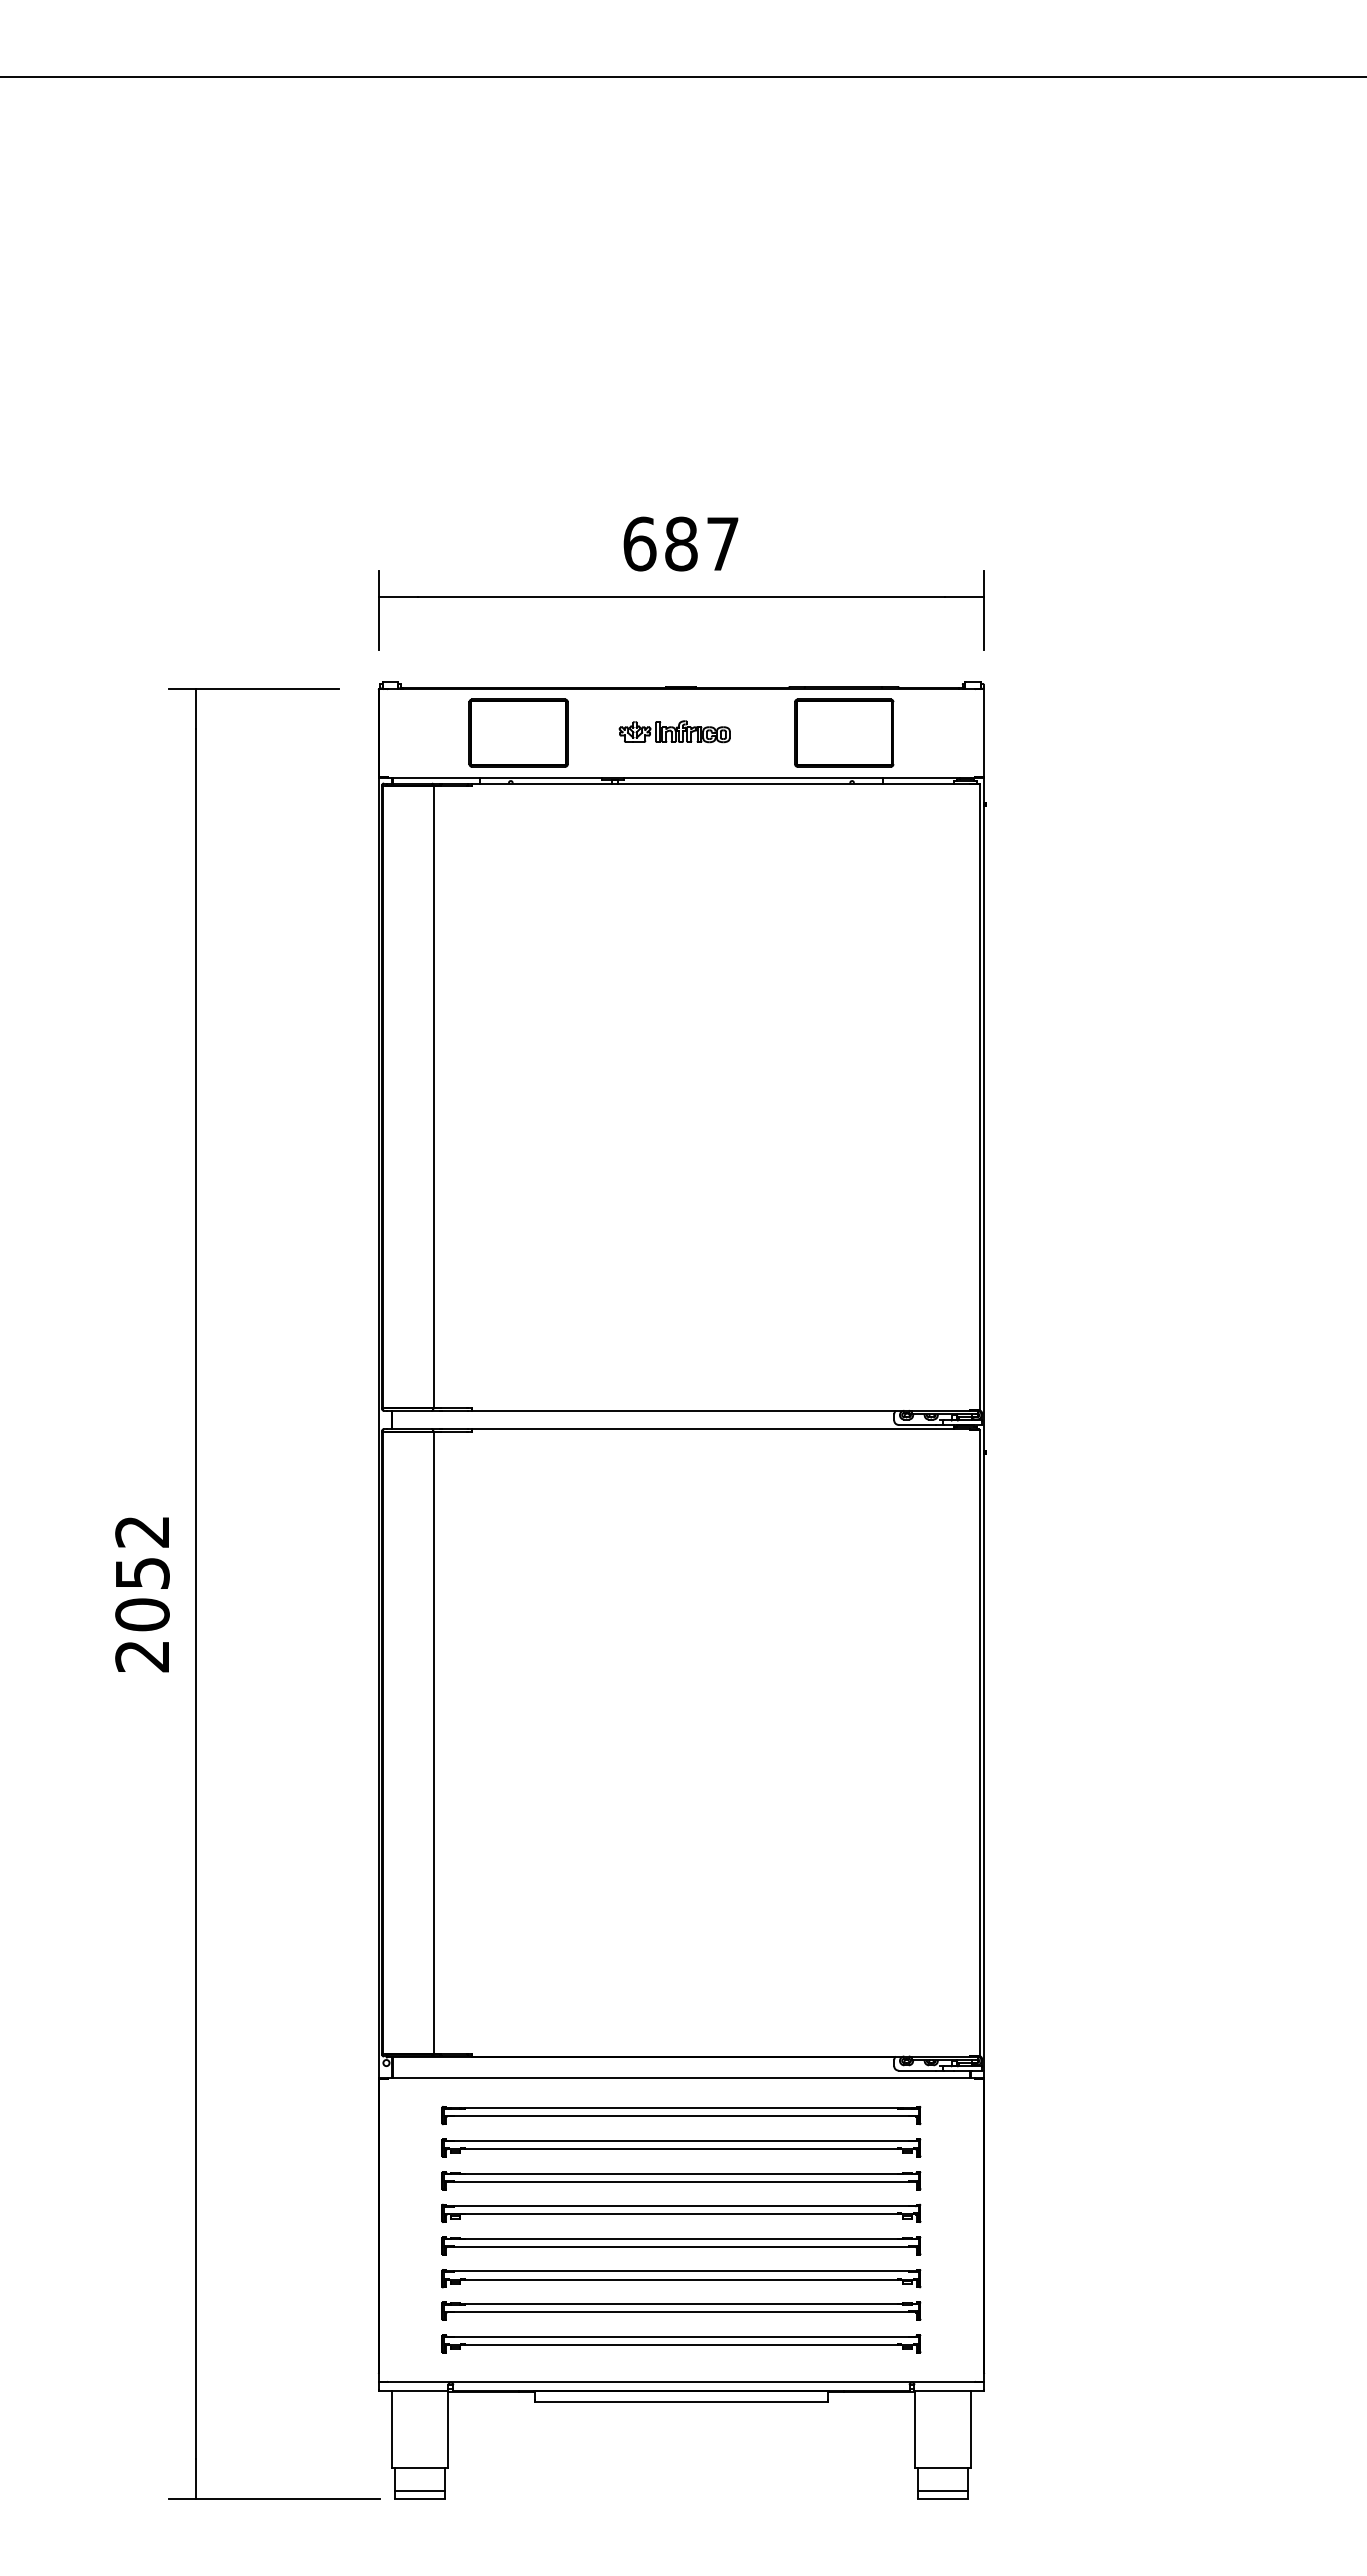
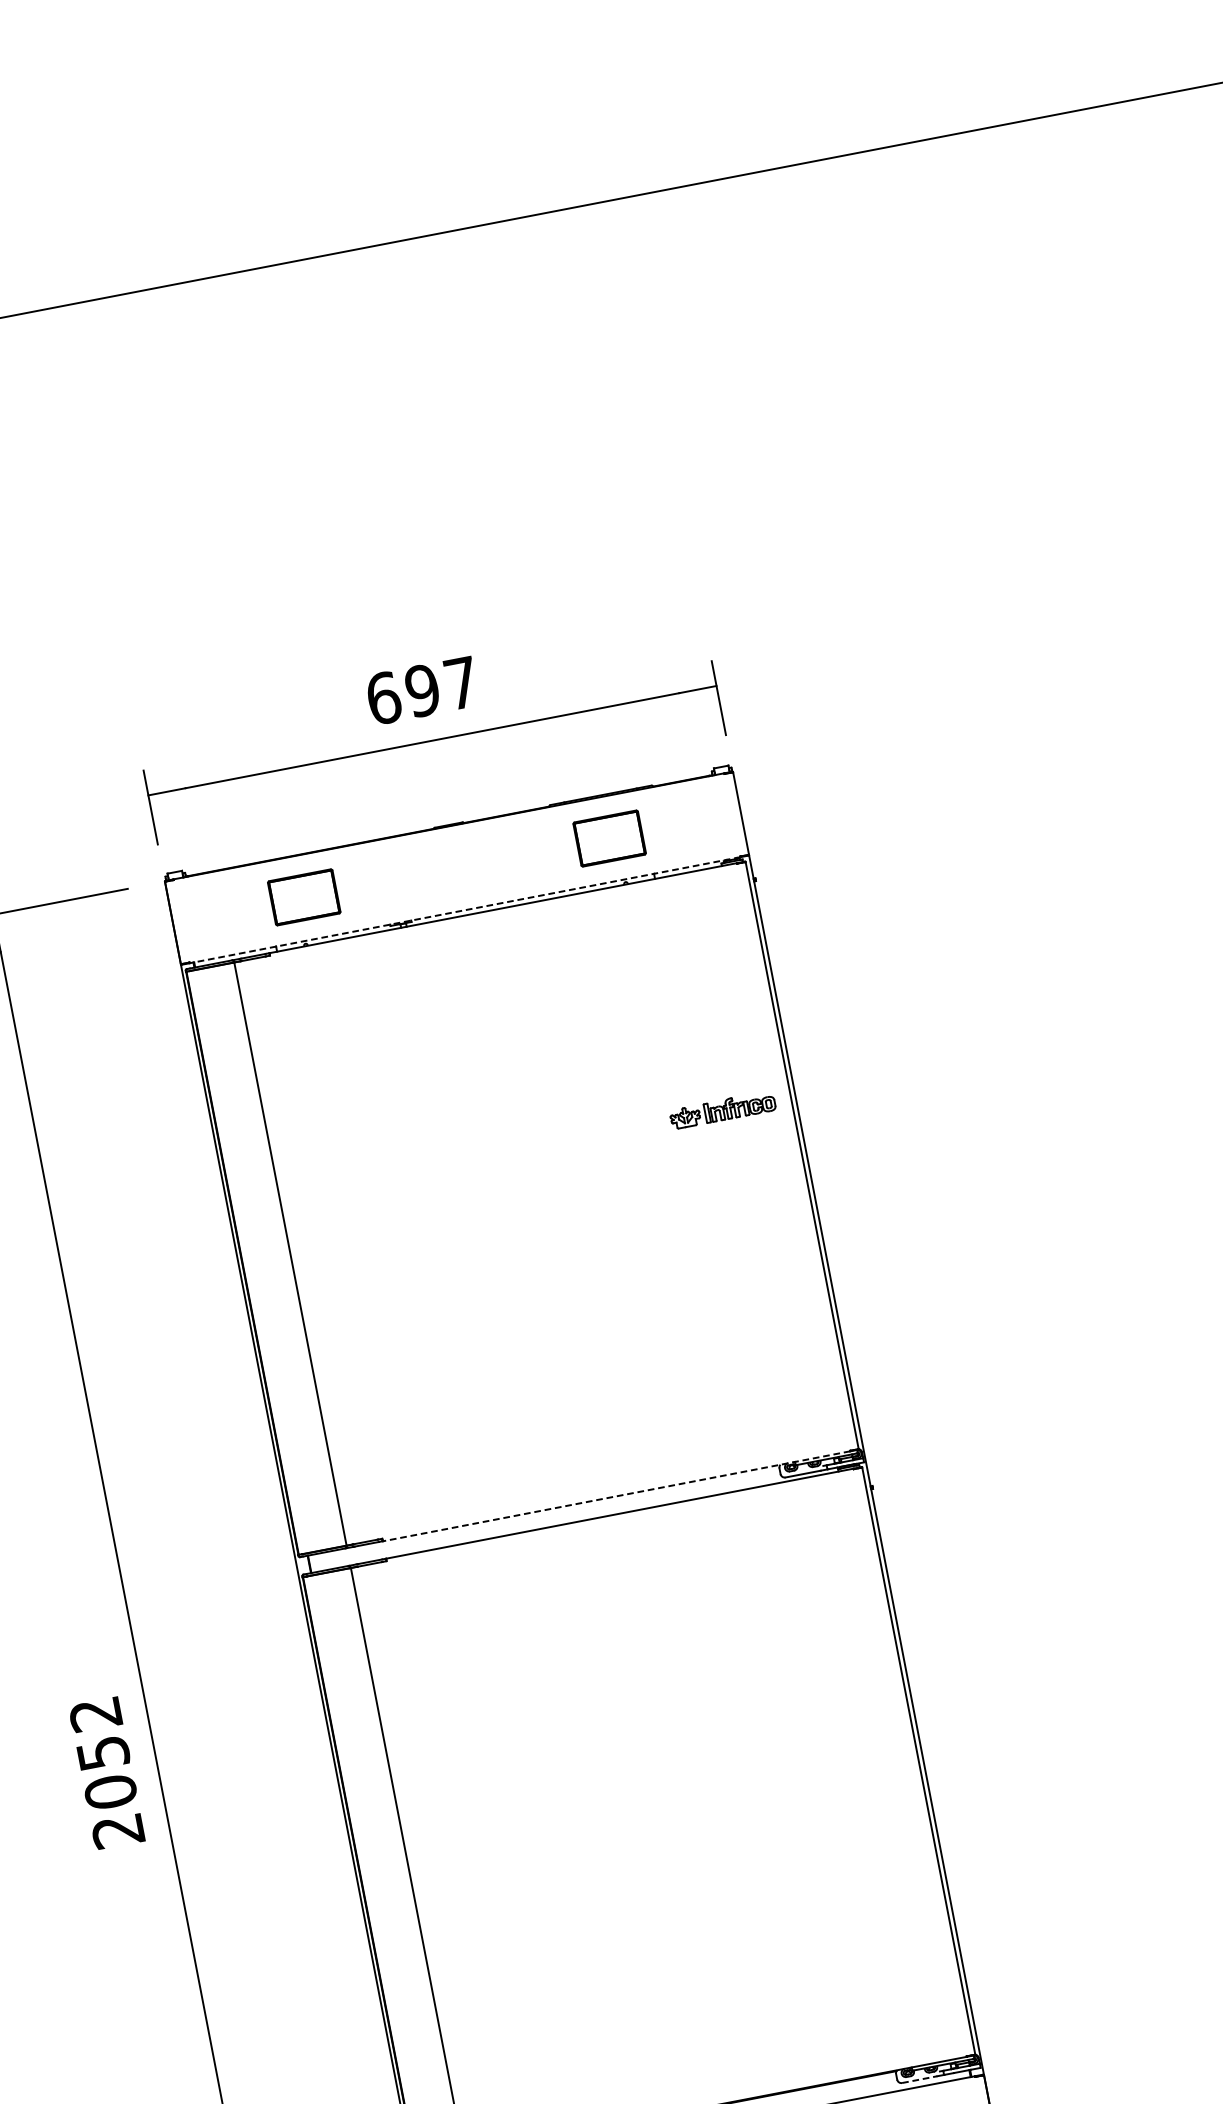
text: (680, 543) -> (421, 690), 687 -> 697
part: (674, 731) -> (722, 1109), moved
part: (518, 732) -> (304, 896), size x0.7
part: (844, 732) -> (609, 837), size x0.7
line: (681, 778) -> (465, 910), solid -> dashed
line: (720, 1410) -> (615, 1496), solid -> dashed
line: (917, 2070) -> (919, 2079), solid -> dashed

